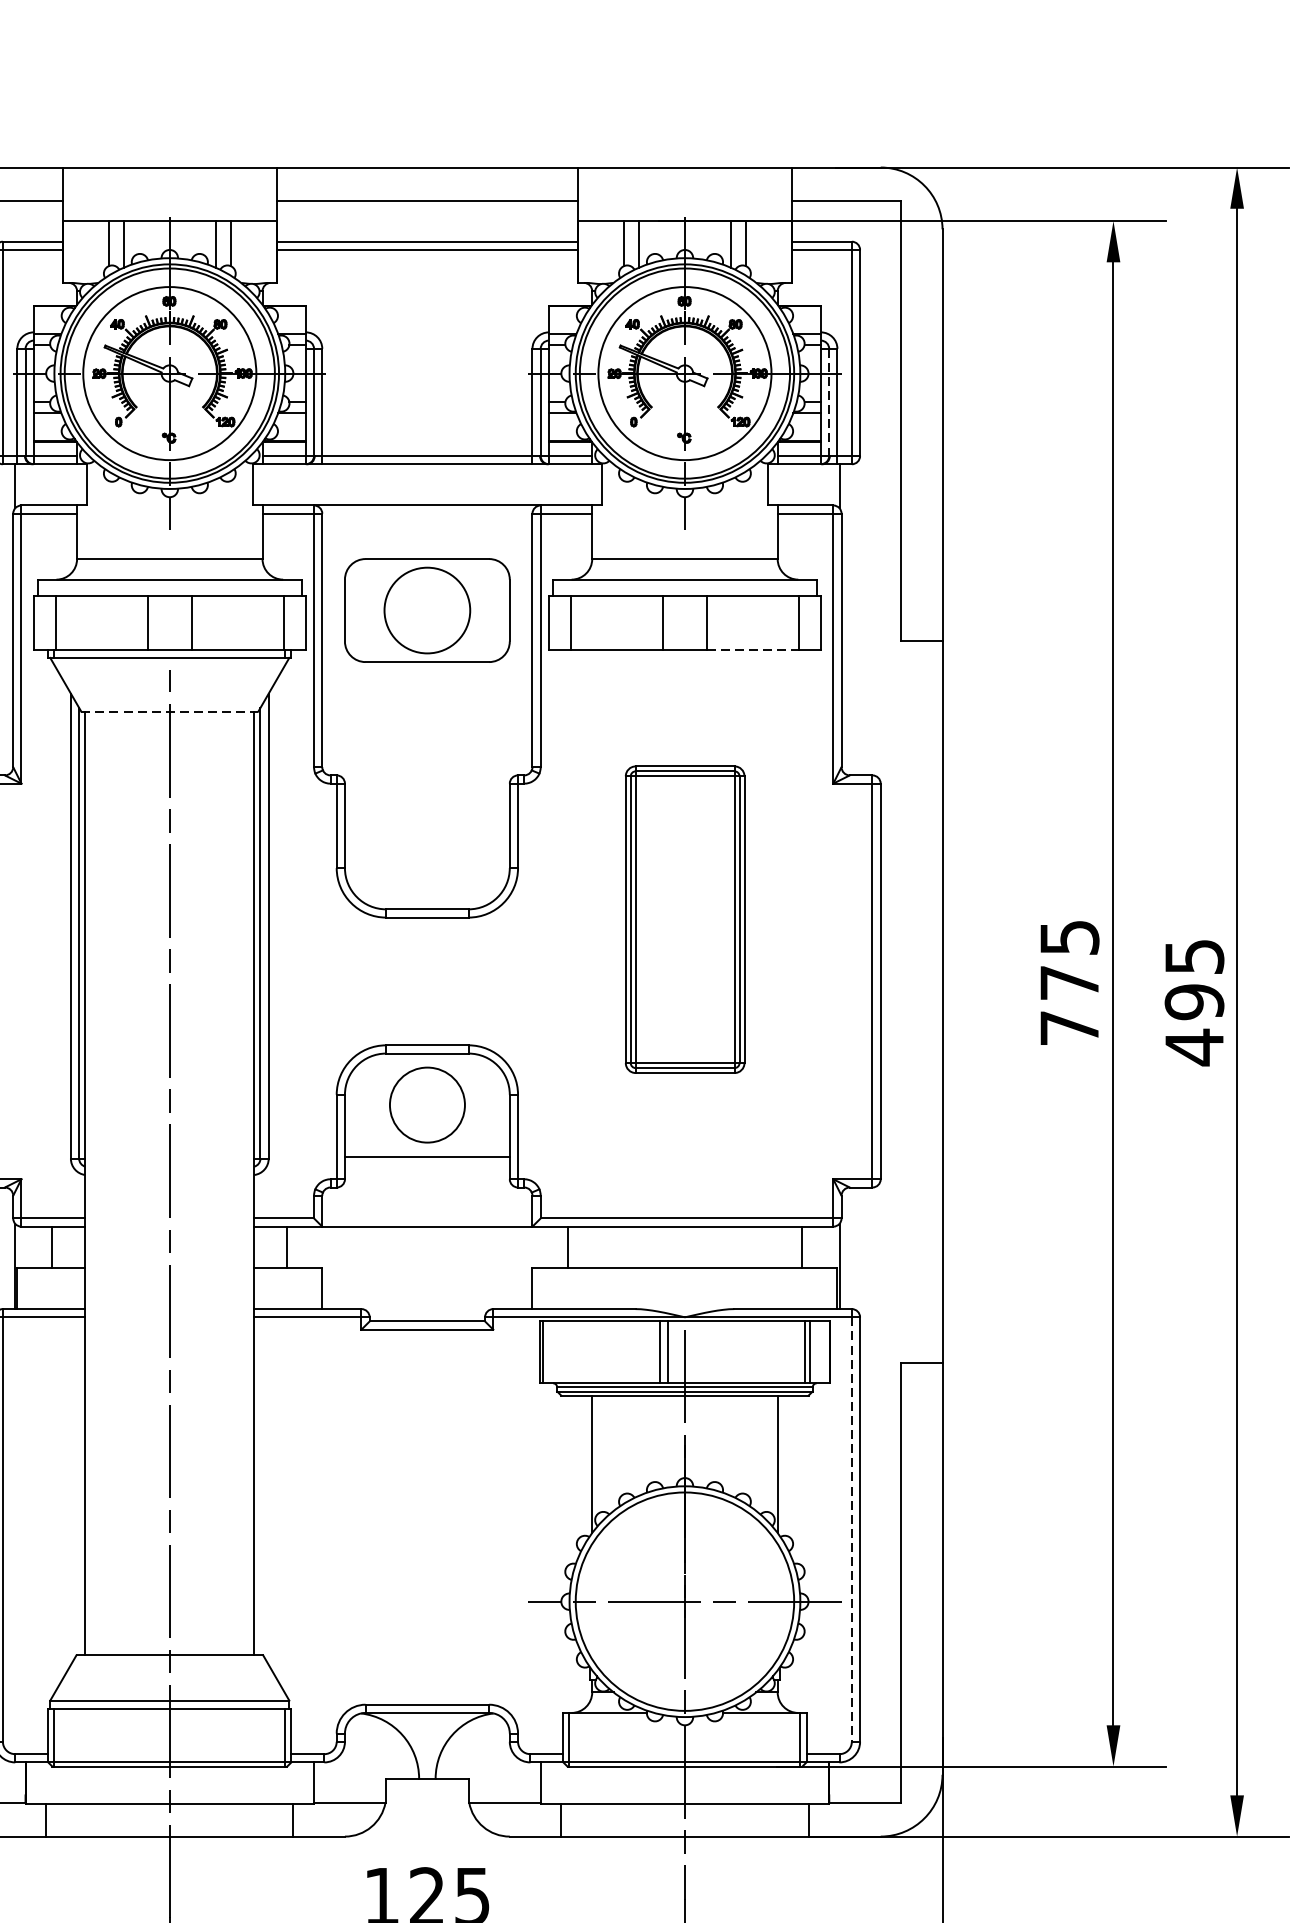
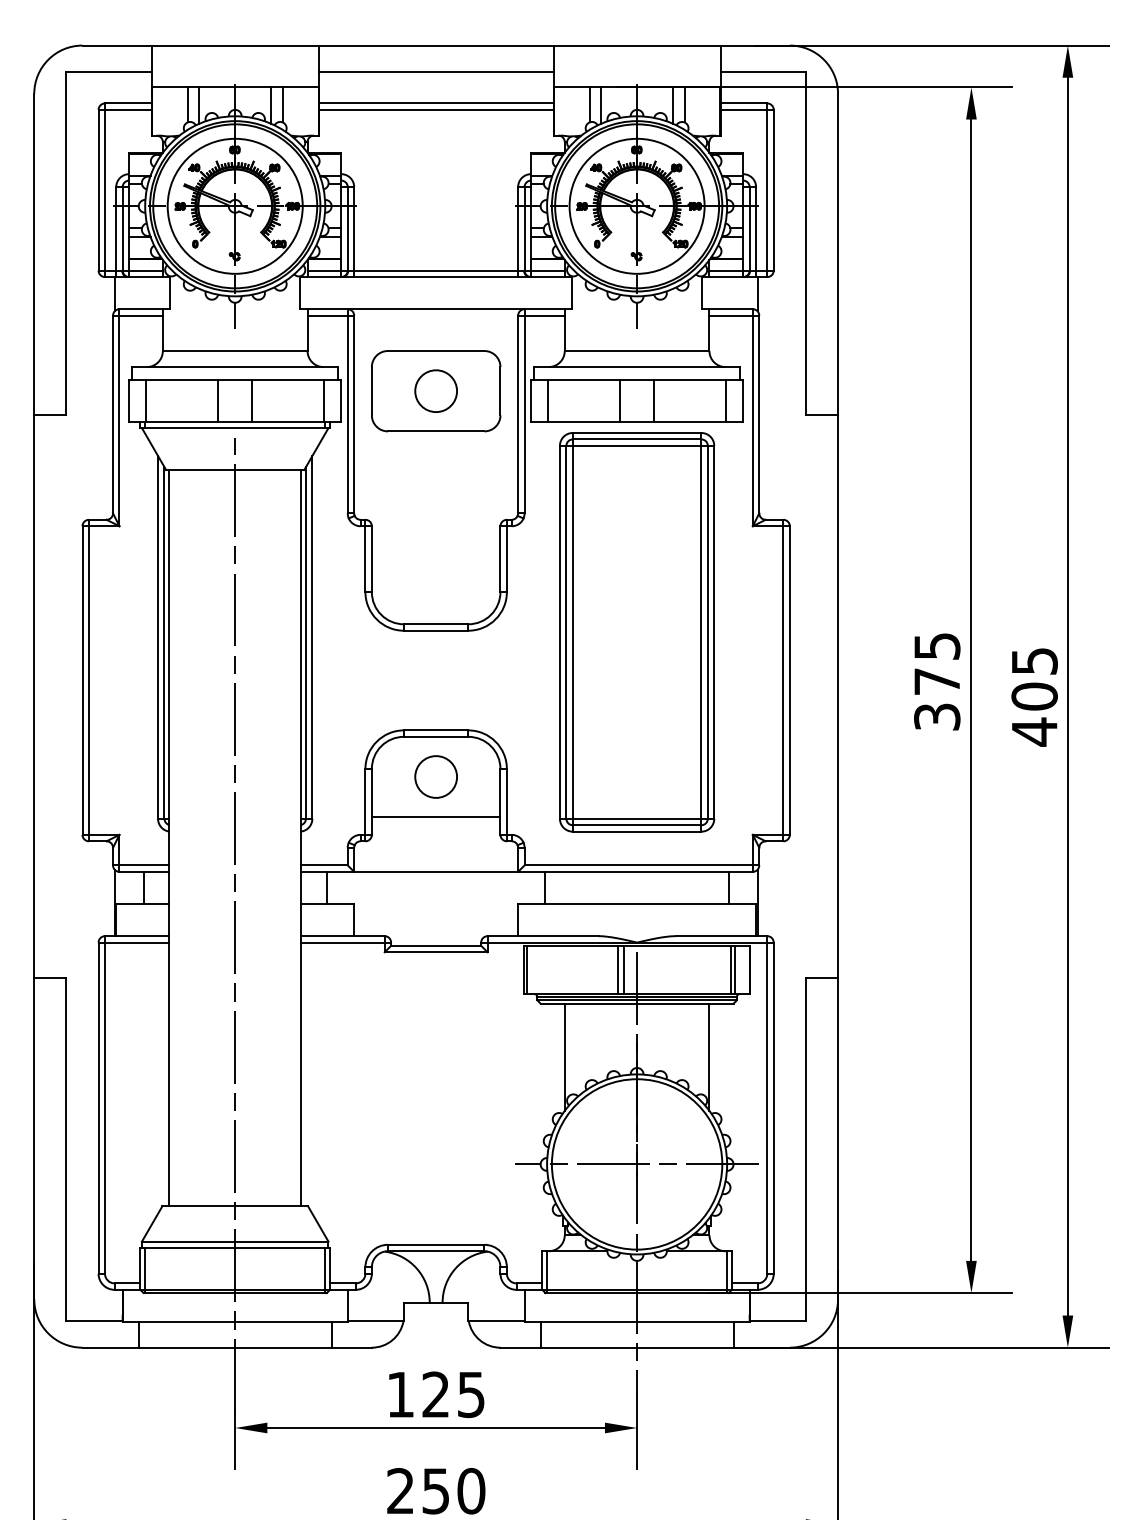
line: (829, 402) -> (749, 228), dashed -> solid
circle: (427, 610) -> (436, 391), size x0.62
line: (753, 649) -> (690, 421), dashed -> solid
line: (170, 710) -> (235, 469), dashed -> solid
part: (685, 919) -> (637, 632), size x1.67
text: (1194, 1001) -> (1034, 696), 495 -> 405
text: (1069, 1027) -> (937, 716), 775 -> 375
circle: (426, 1104) -> (435, 776), size x0.71
line: (852, 1529) -> (767, 1108), dashed -> solid

